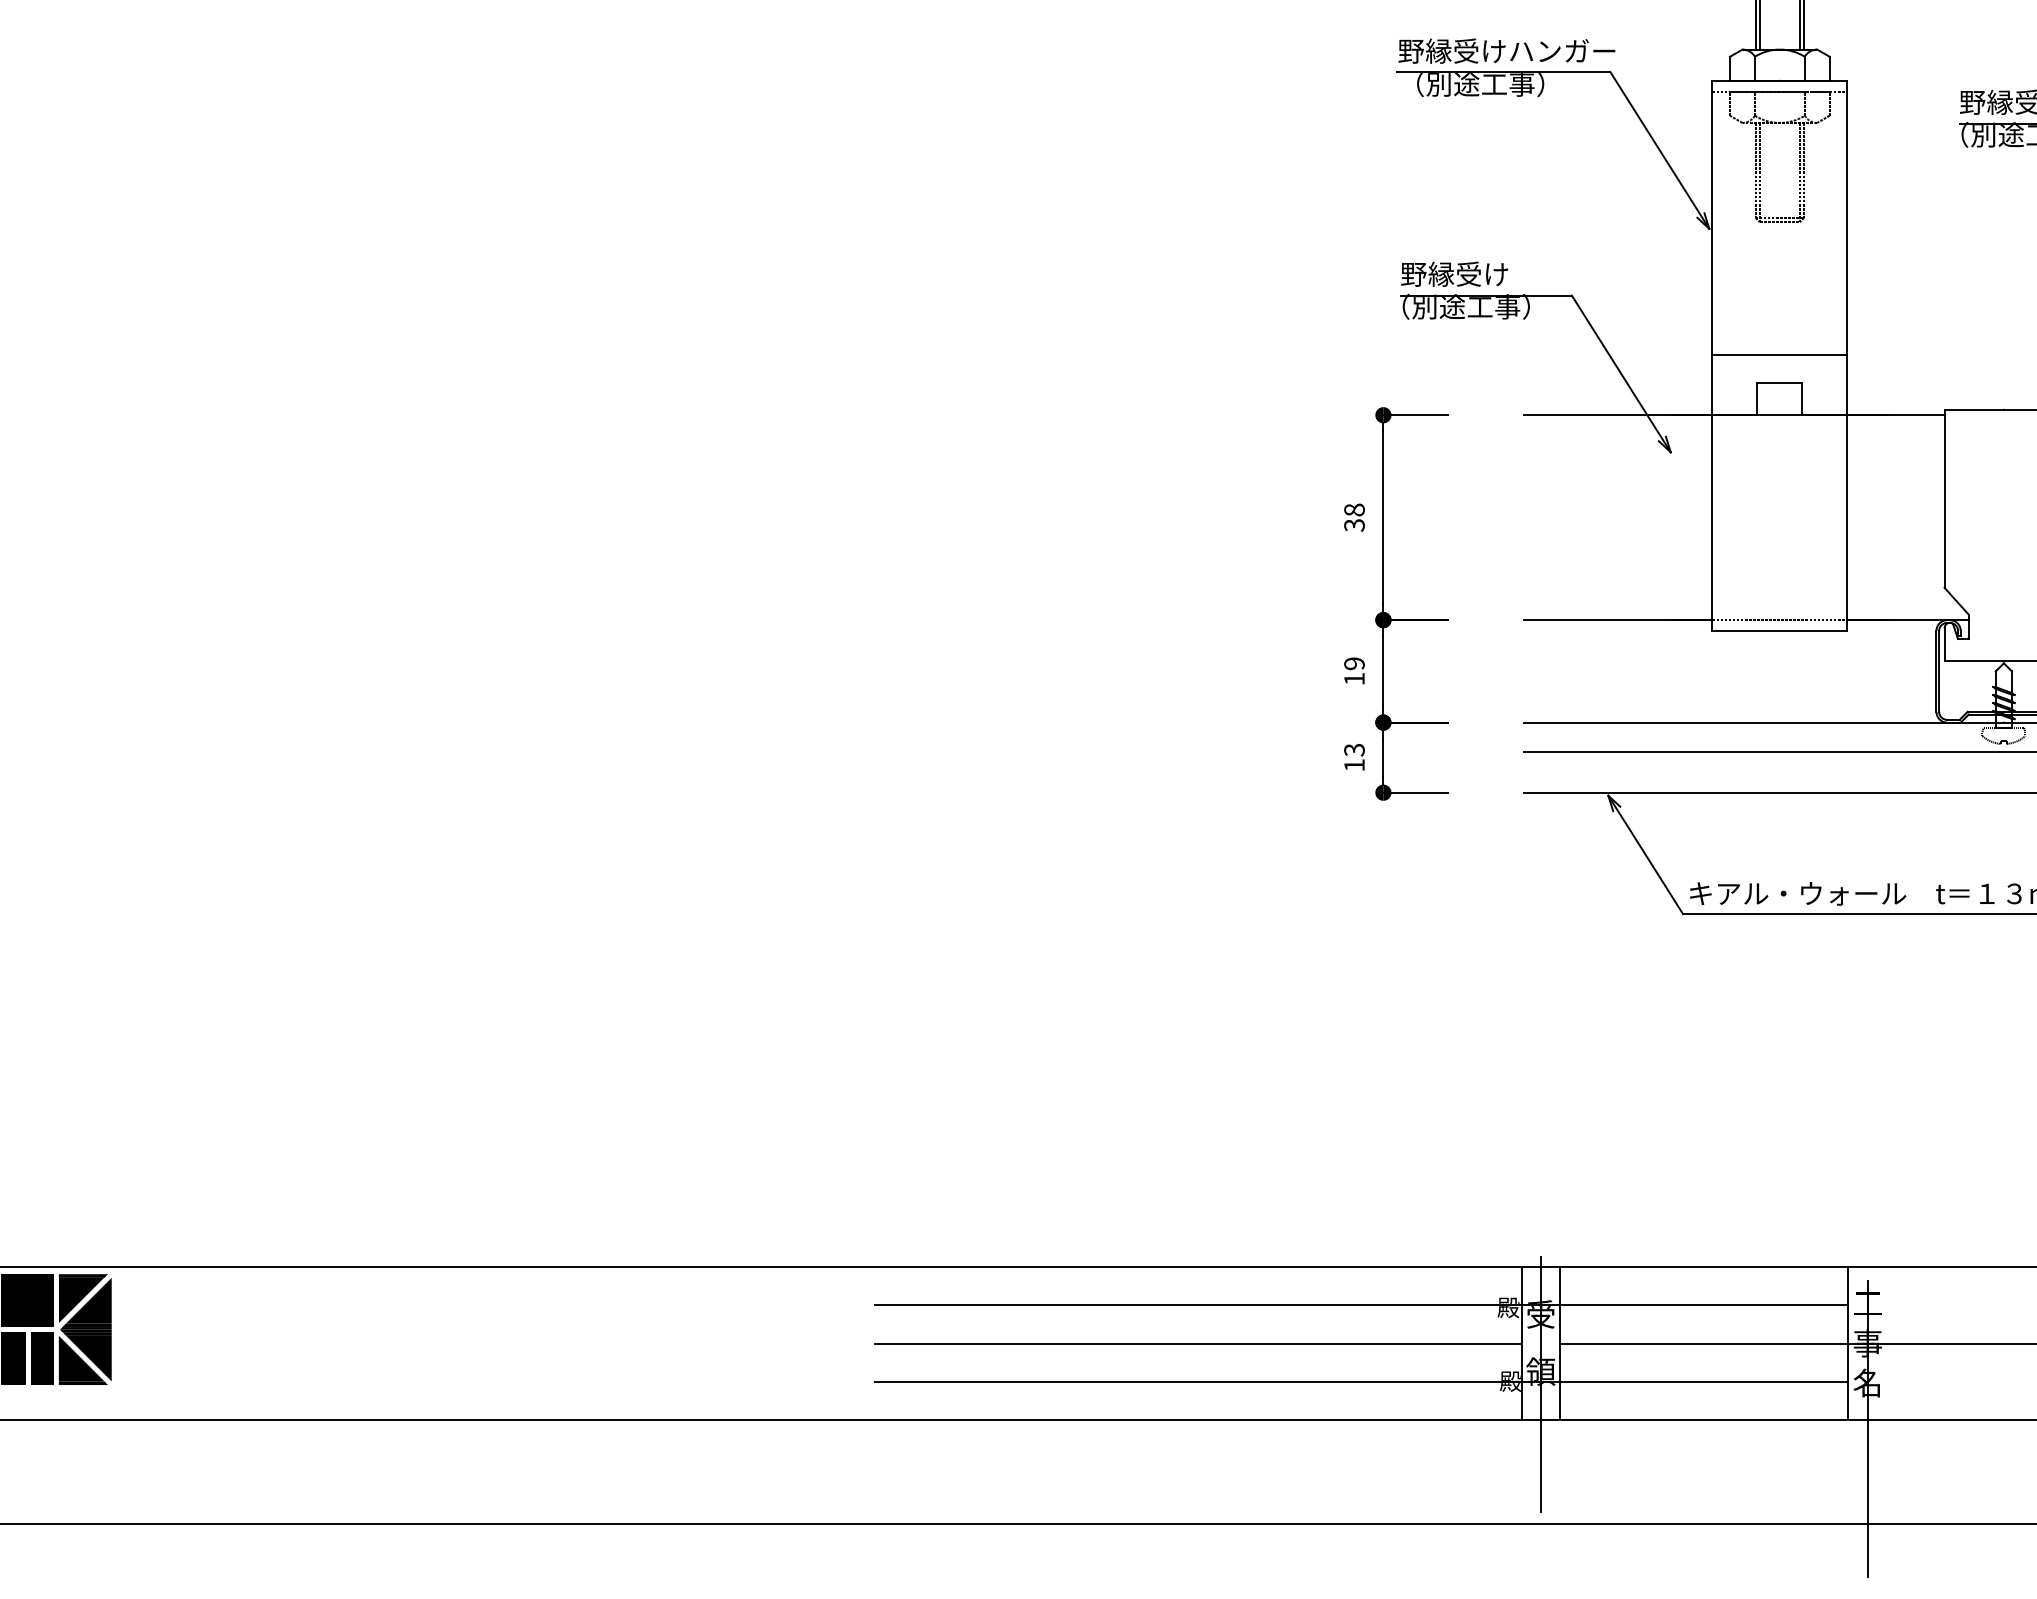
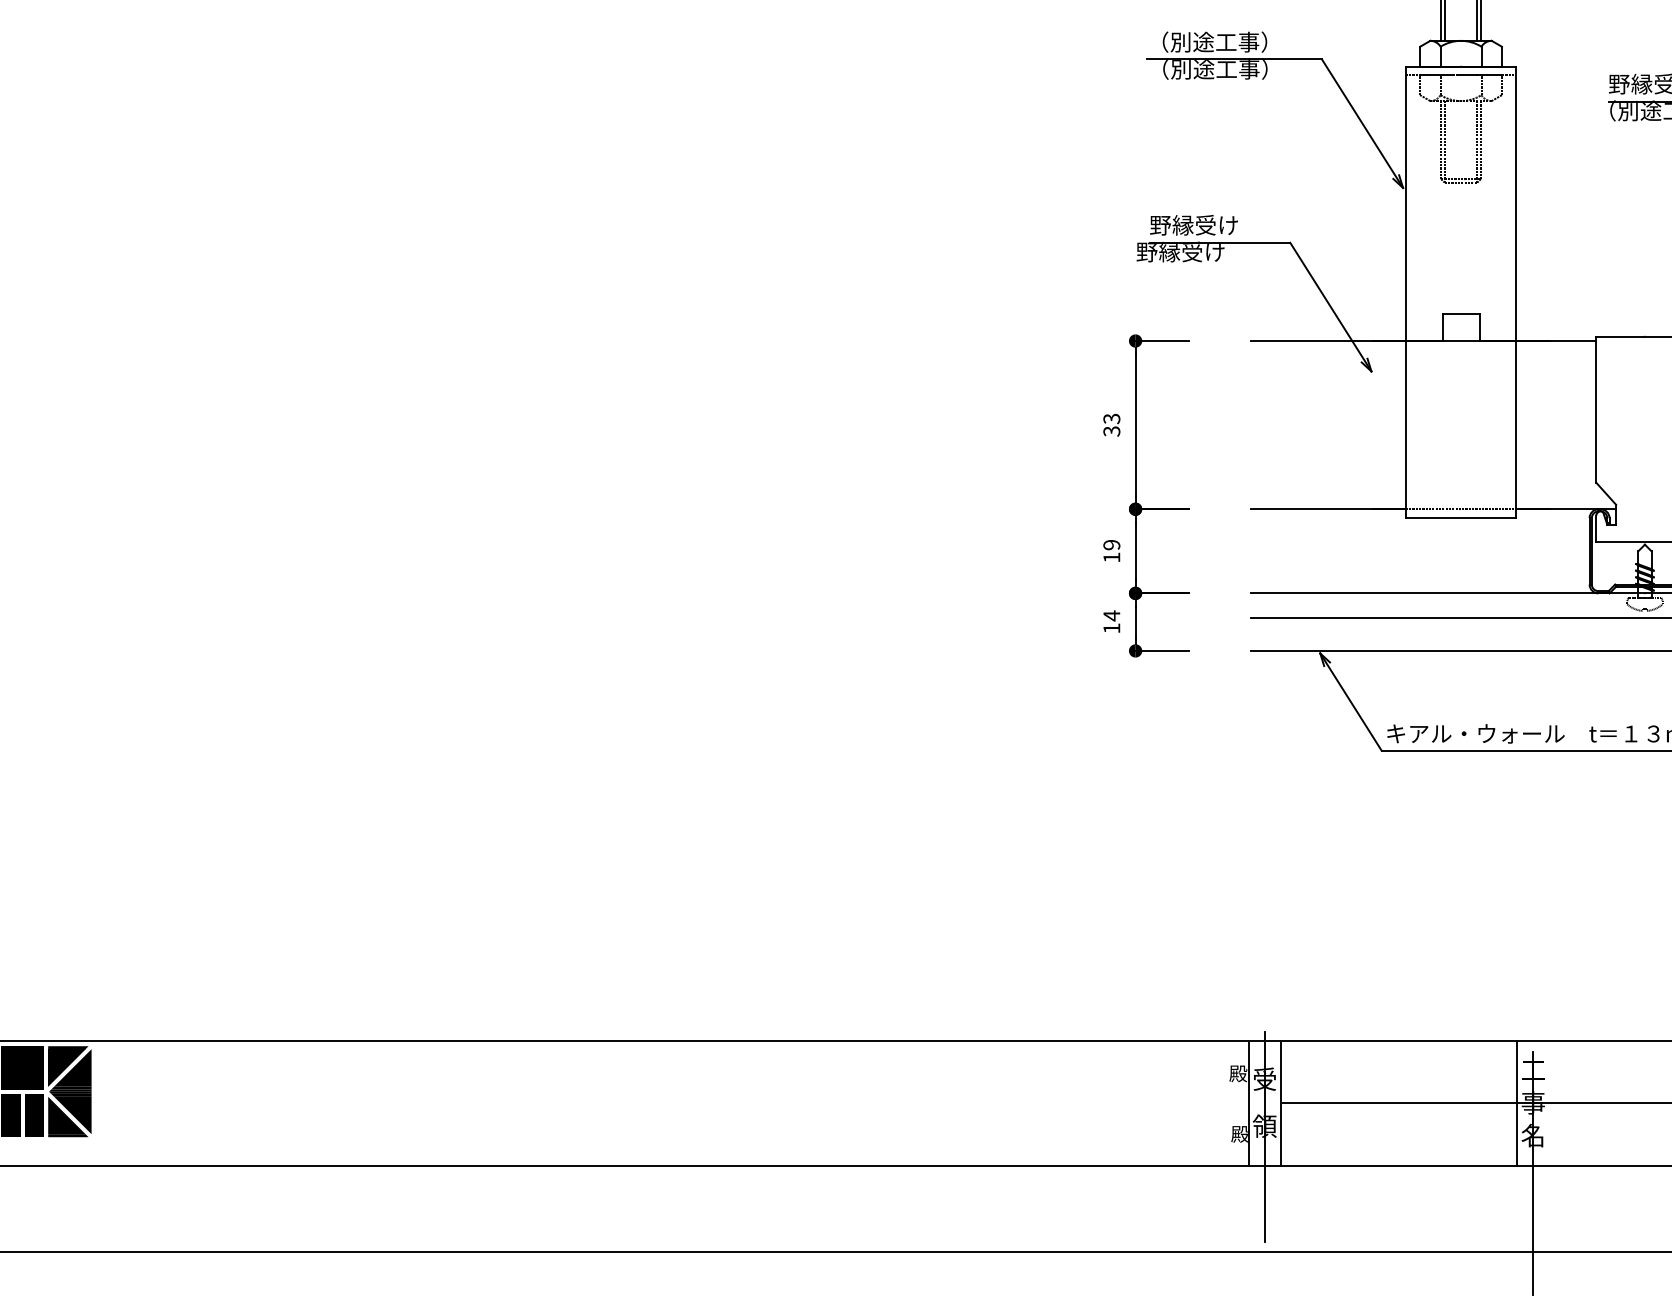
text: (1506, 50) -> (1236, 41), 野縁受けハンガー -> （別途工事）
text: (1456, 306) -> (1195, 251), （別途工事） -> 野縁受け
line: (1779, 354) -> (1460, 291), removed
text: (1354, 509) -> (1111, 418), 38 -> 33
text: (1354, 749) -> (1111, 615), 13 -> 14
line: (1361, 1305) -> (1117, 1071), removed
line: (1198, 1343) -> (983, 1103), removed
line: (1361, 1381) -> (1117, 1134), removed

